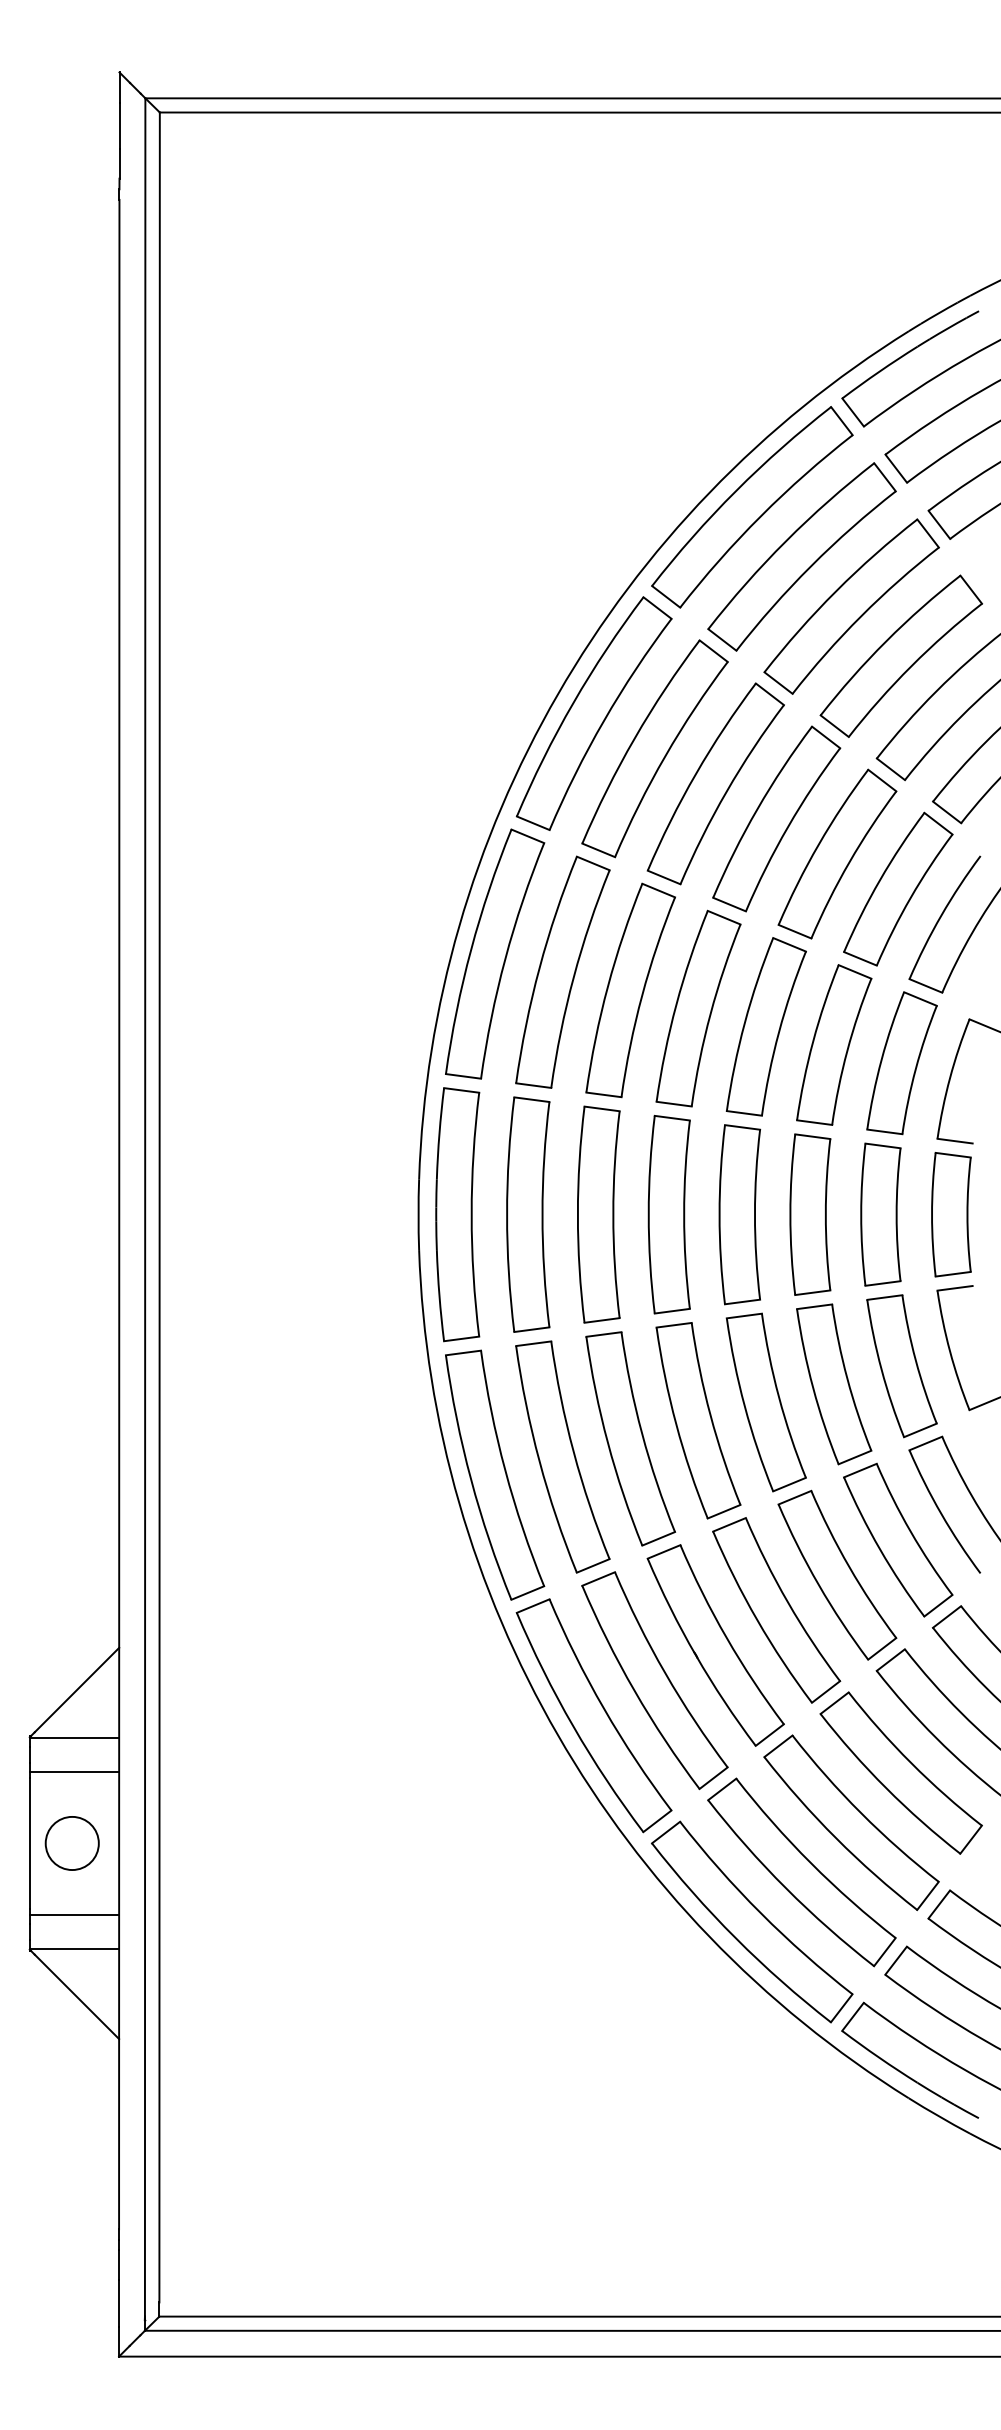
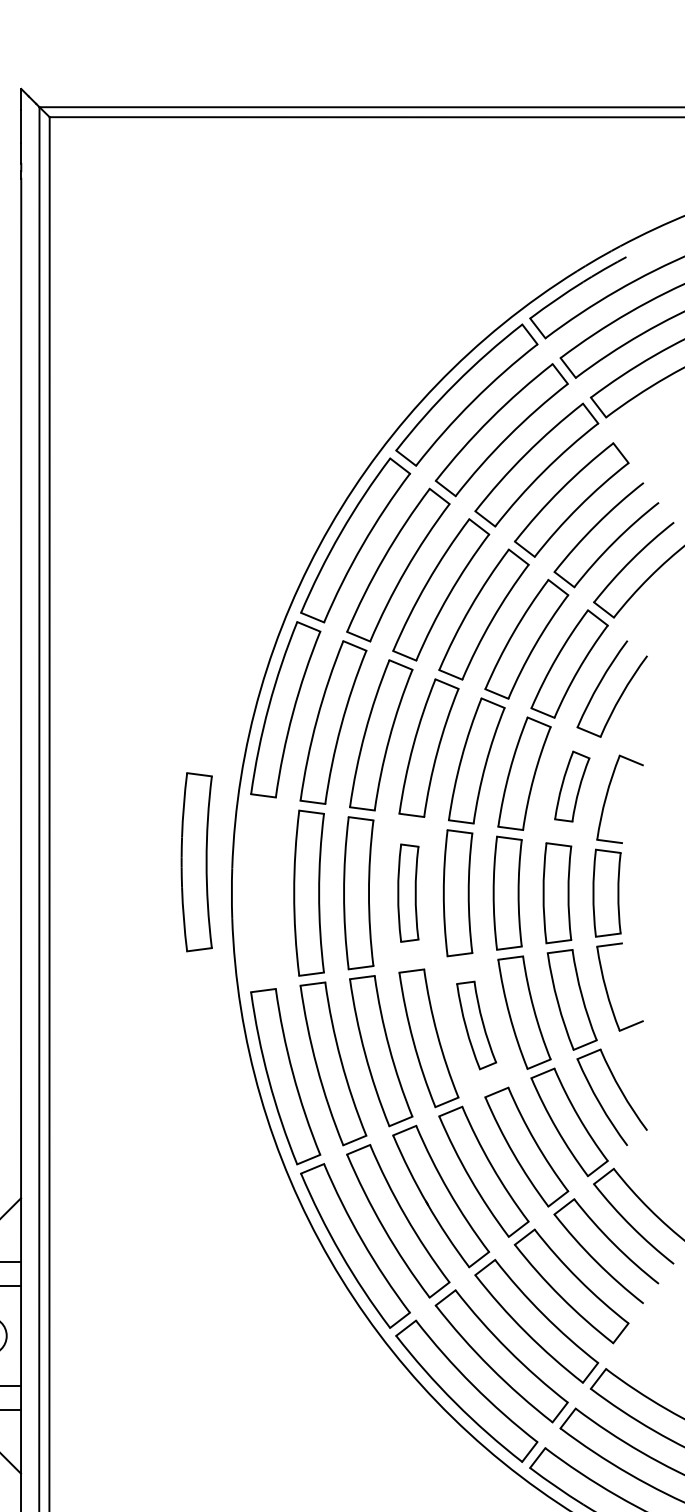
part: (901, 1063) -> (571, 786), size x0.7
part: (457, 1214) -> (196, 862), moved
part: (668, 1214) -> (407, 893), size x0.7
part: (765, 1402) -> (476, 1025), size x0.7

